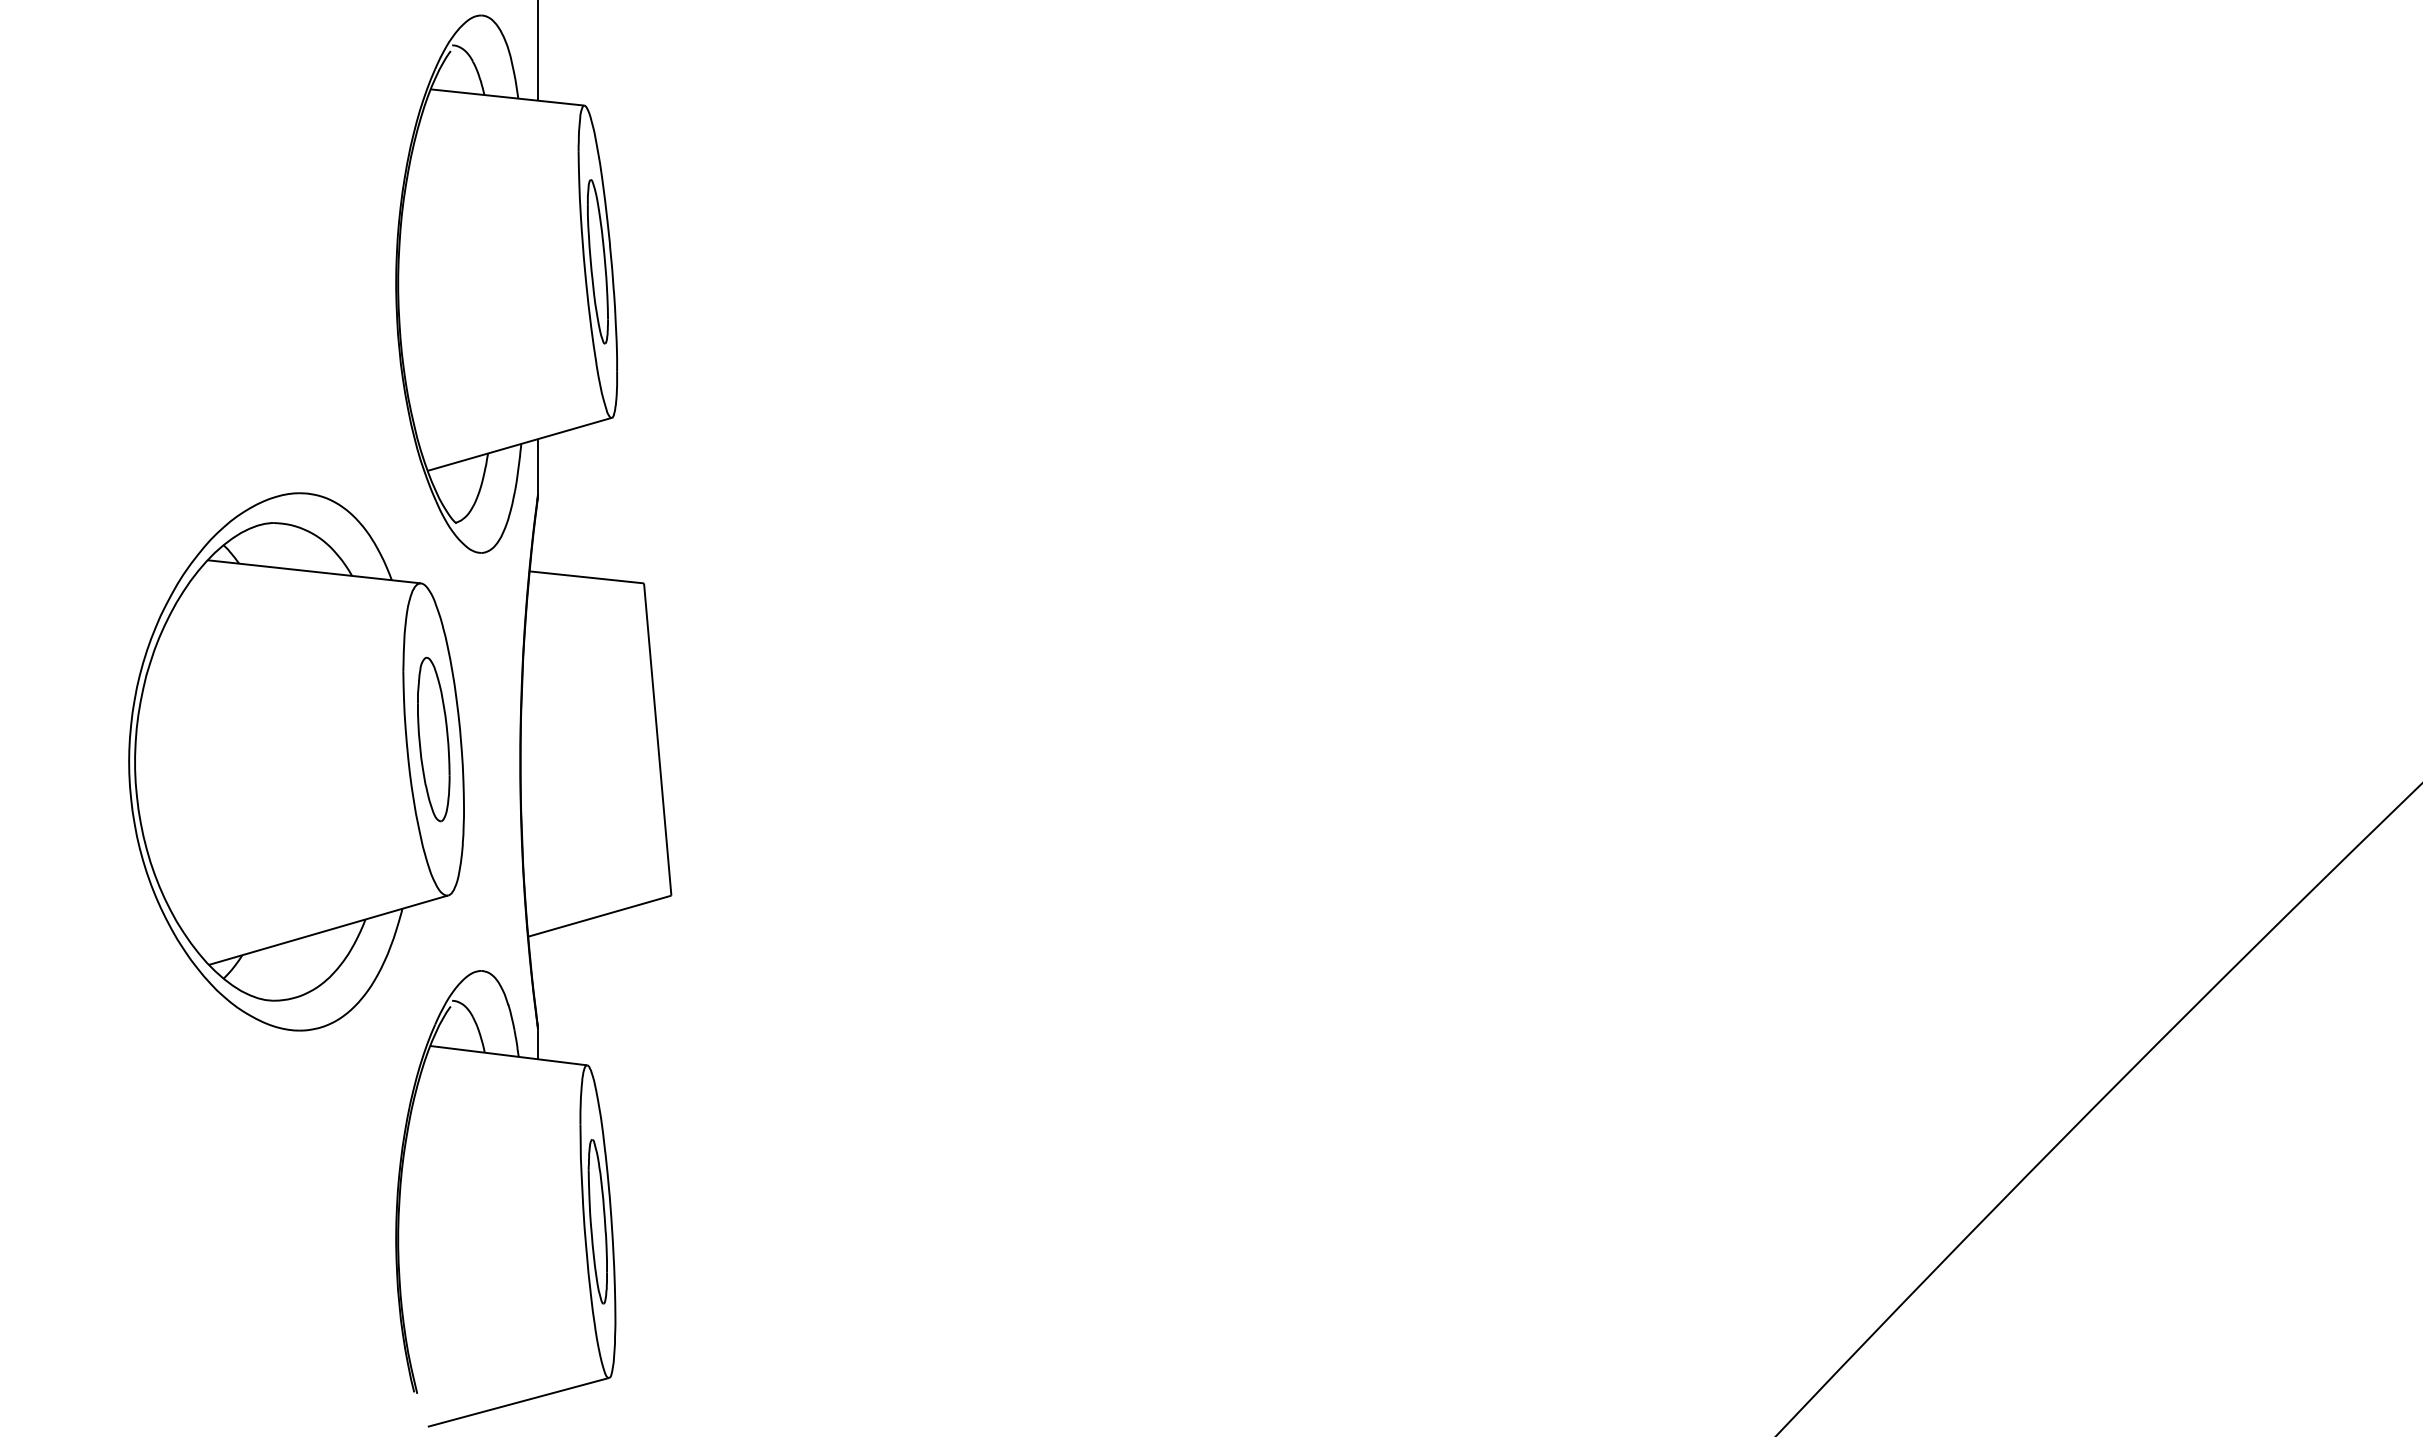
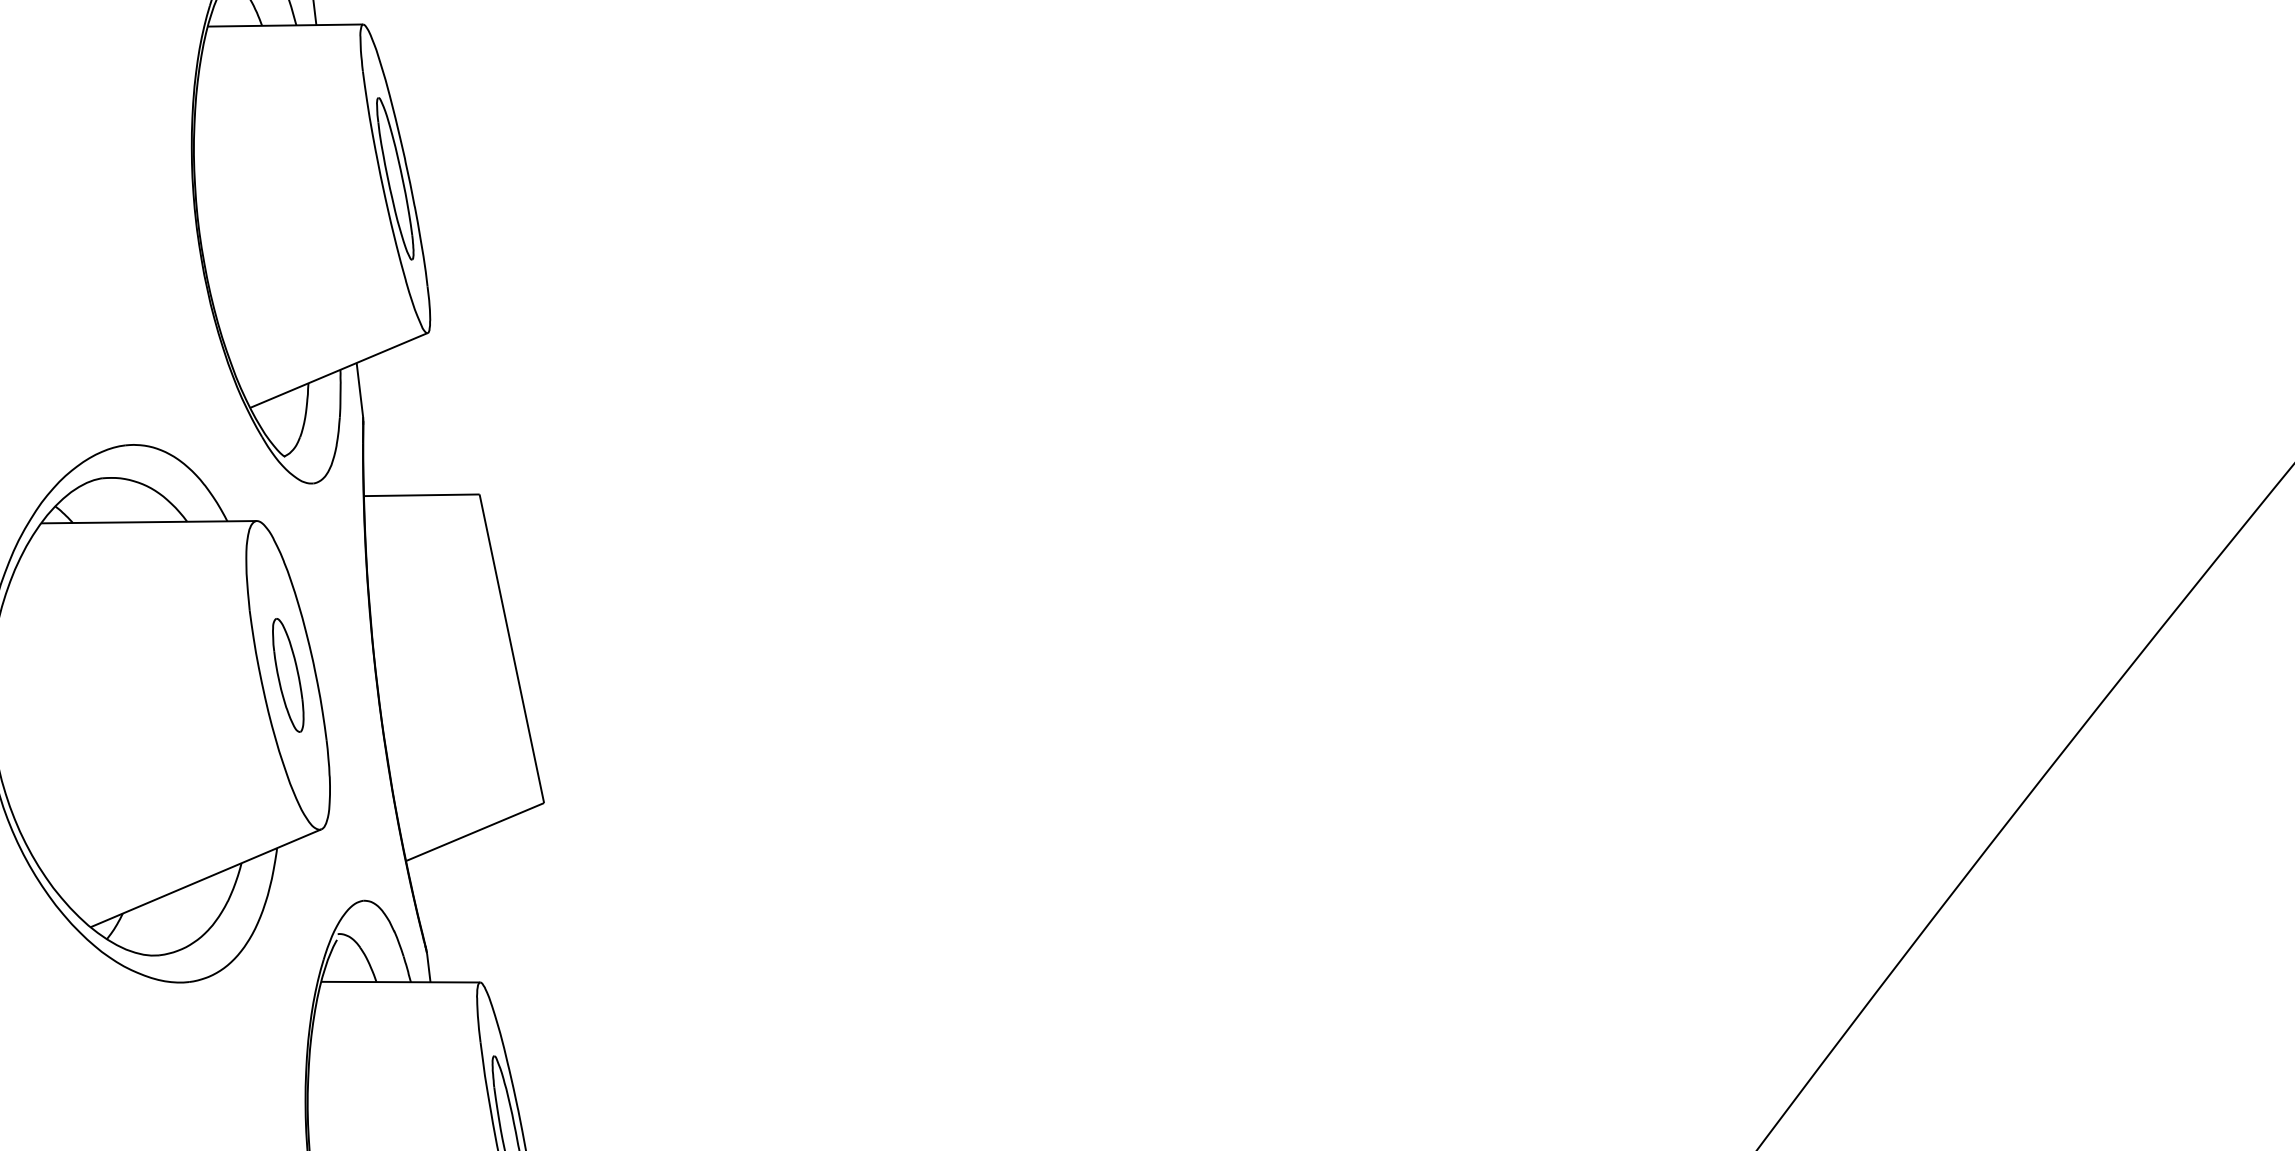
part: (433, 739) -> (287, 675), size x0.7

